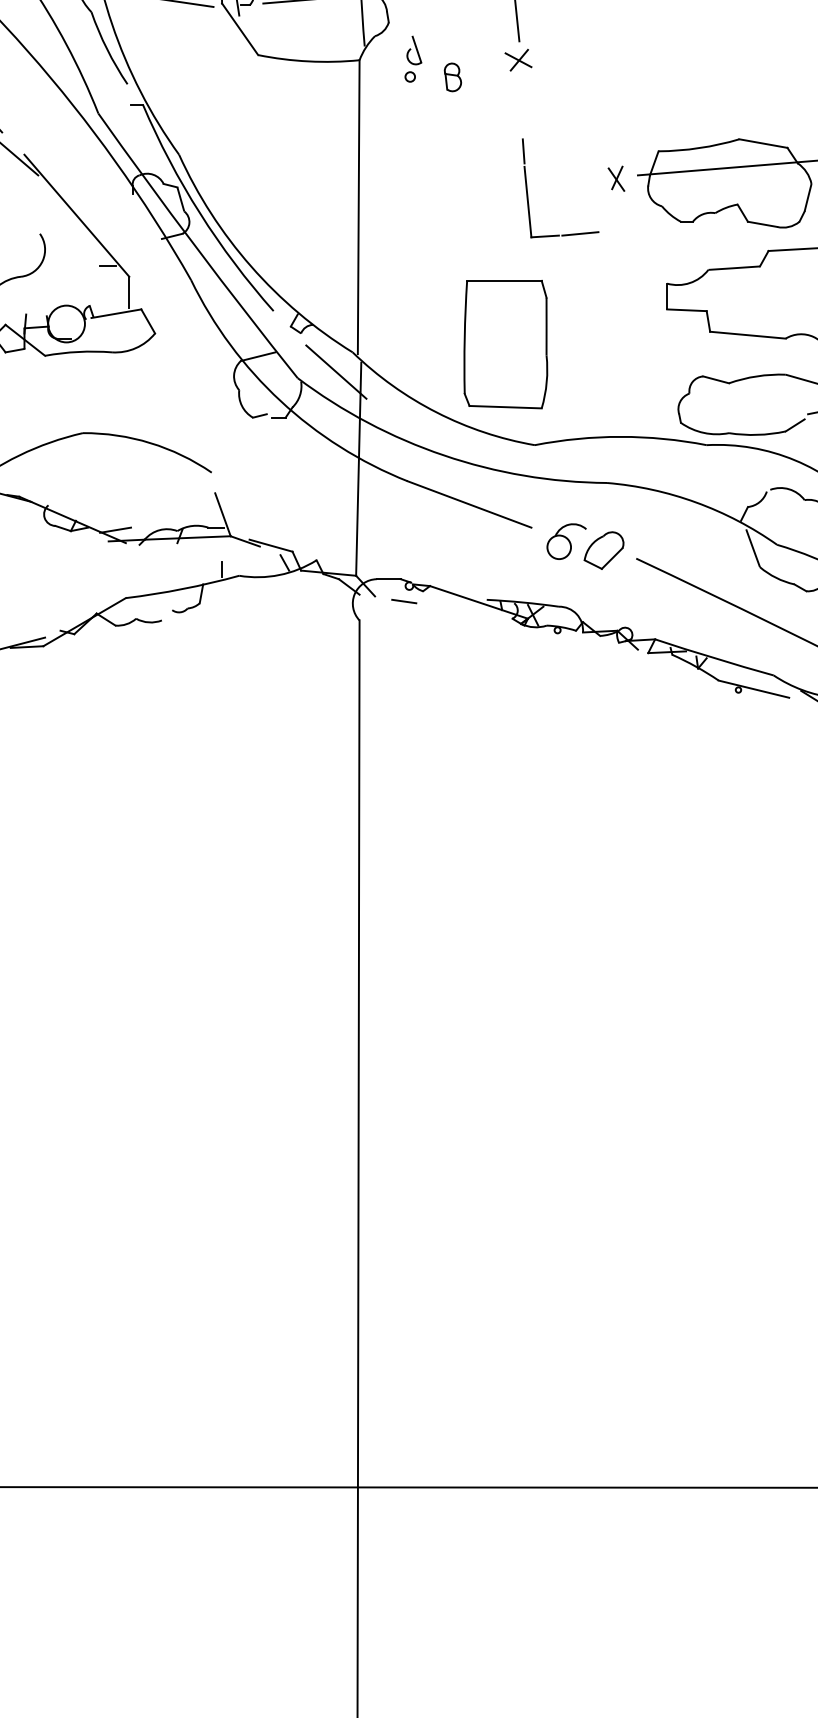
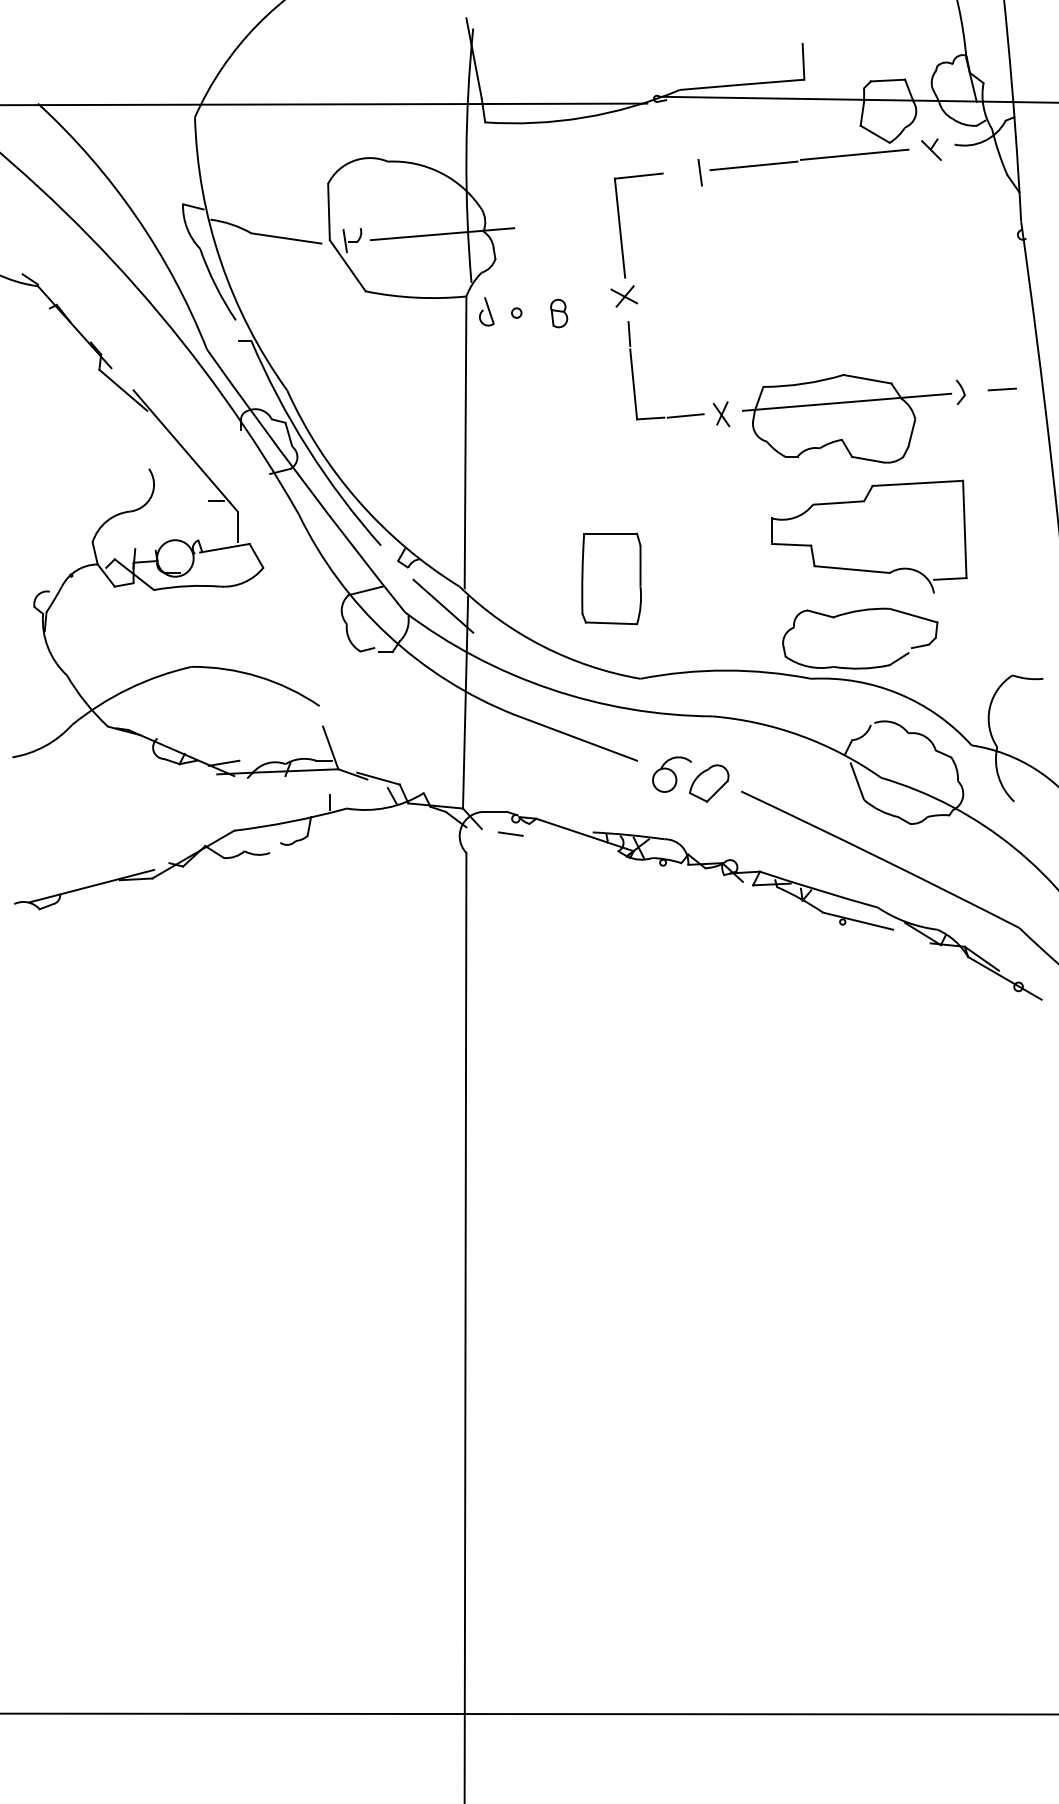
part: (414, 50) -> (486, 311), moved
part: (527, 188) -> (633, 370), moved
part: (505, 344) -> (611, 578), size x0.71

